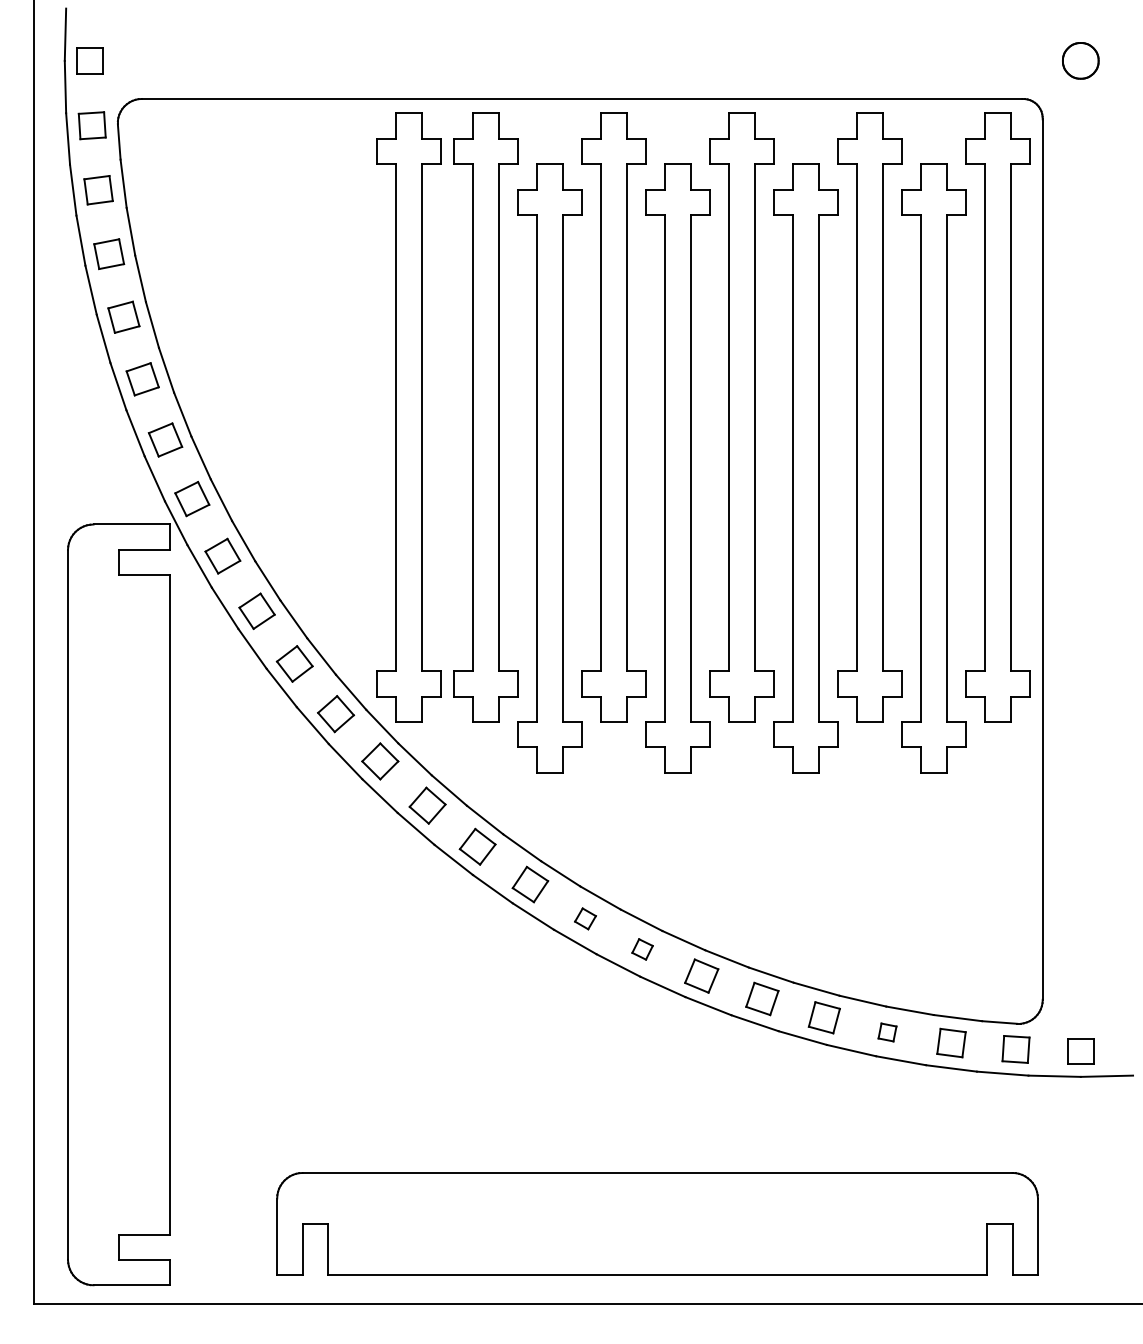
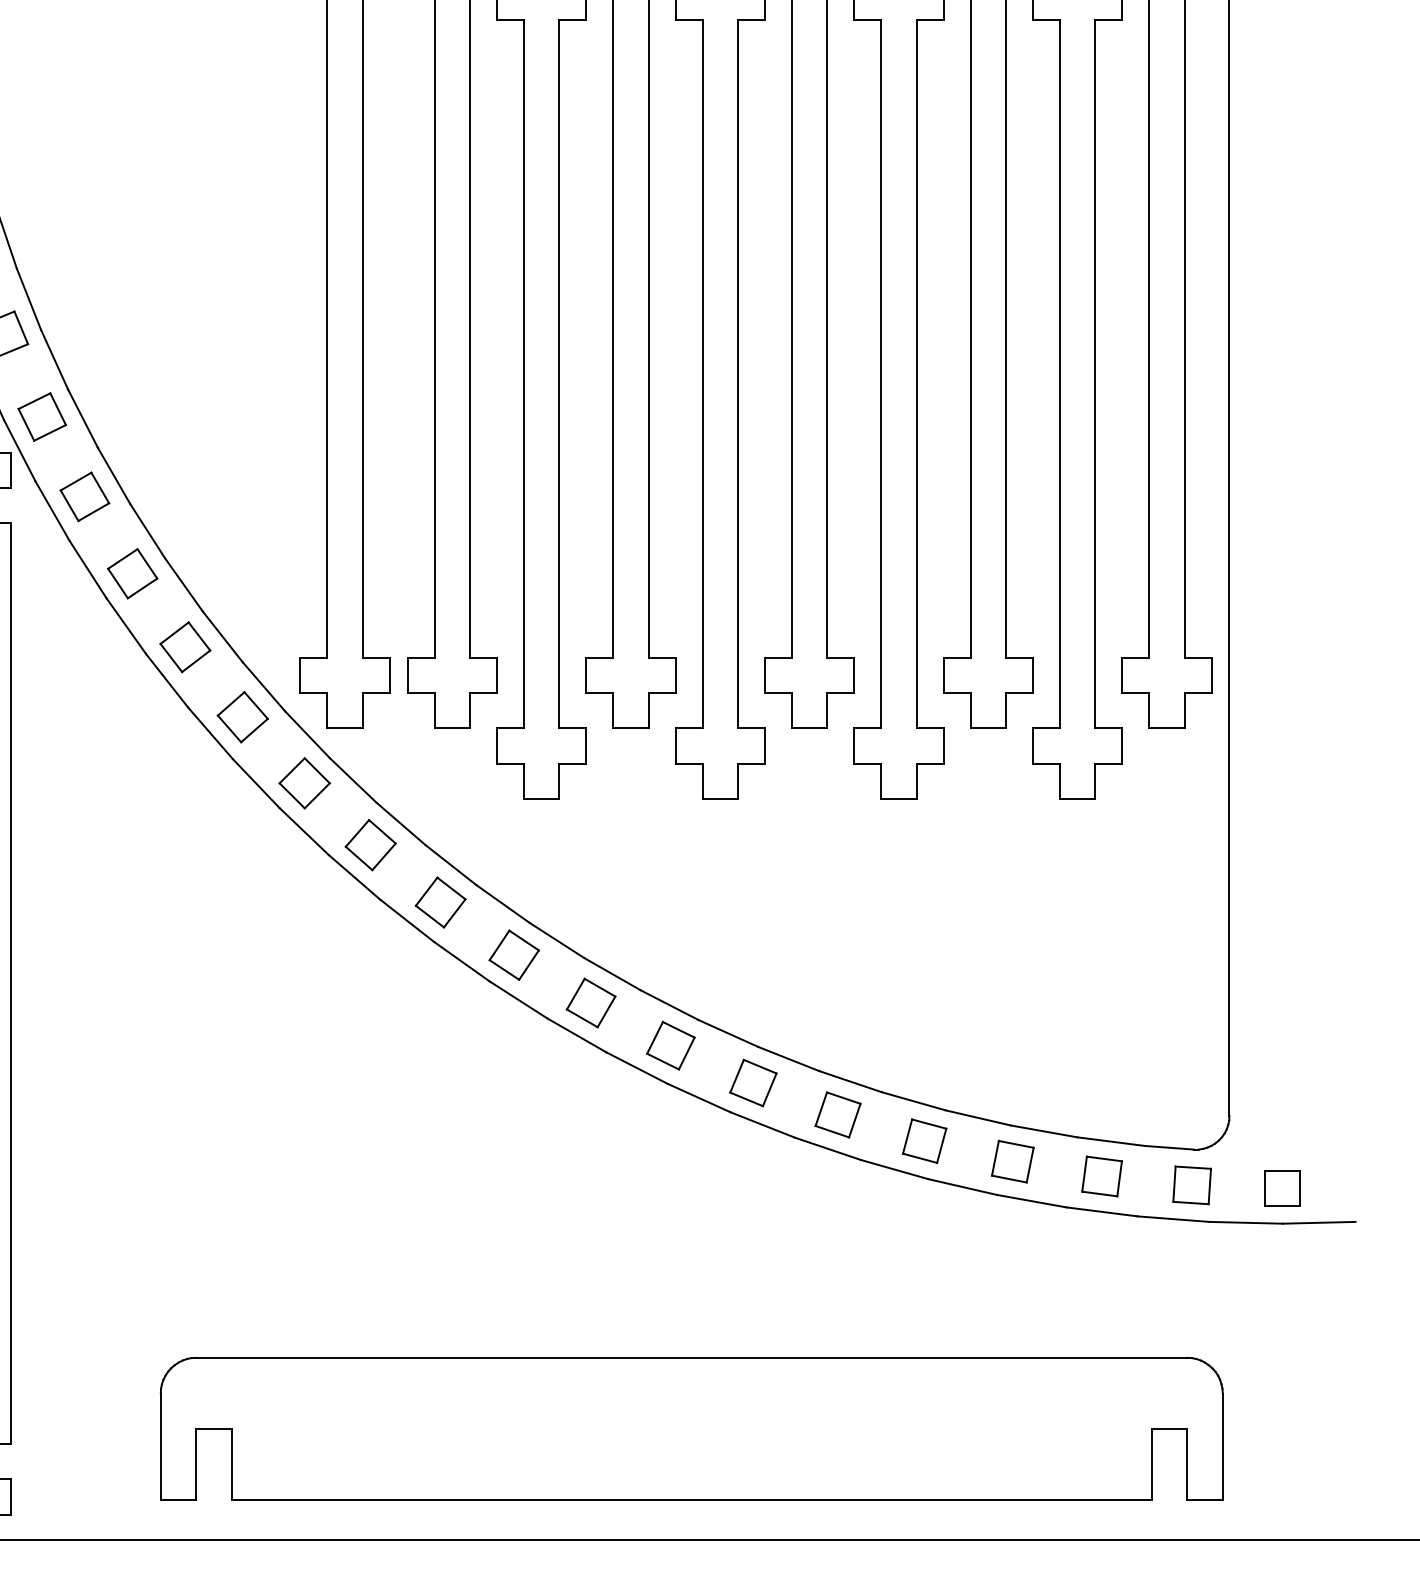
part: (585, 918) -> (591, 1002), size x1.67
part: (642, 949) -> (670, 1045), size x1.67
part: (887, 1032) -> (1012, 1161), size x1.67

